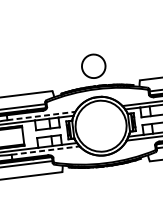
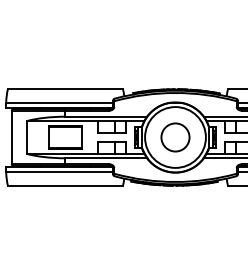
circle: (93, 66) -> (175, 137), moved
line: (41, 115) -> (106, 116), dashed -> solid
line: (45, 150) -> (106, 158), dashed -> solid

